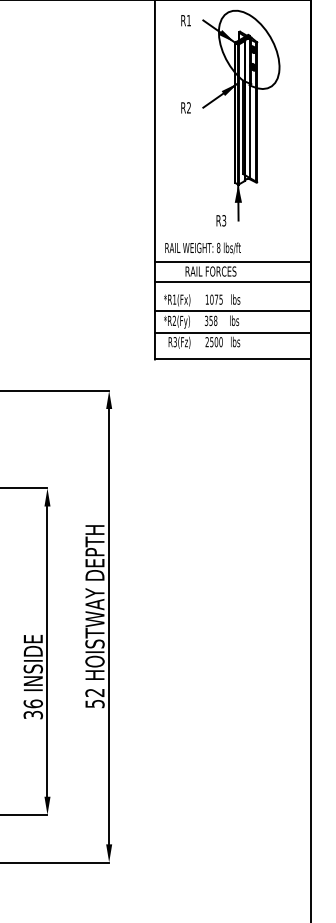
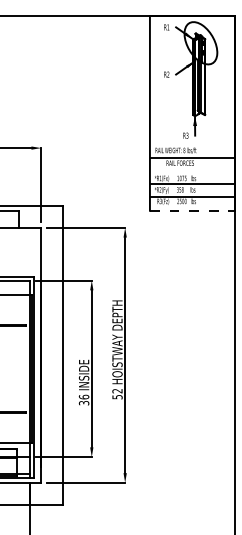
line: (231, 281) -> (191, 168), removed
line: (233, 358) -> (192, 210), solid -> dashed

